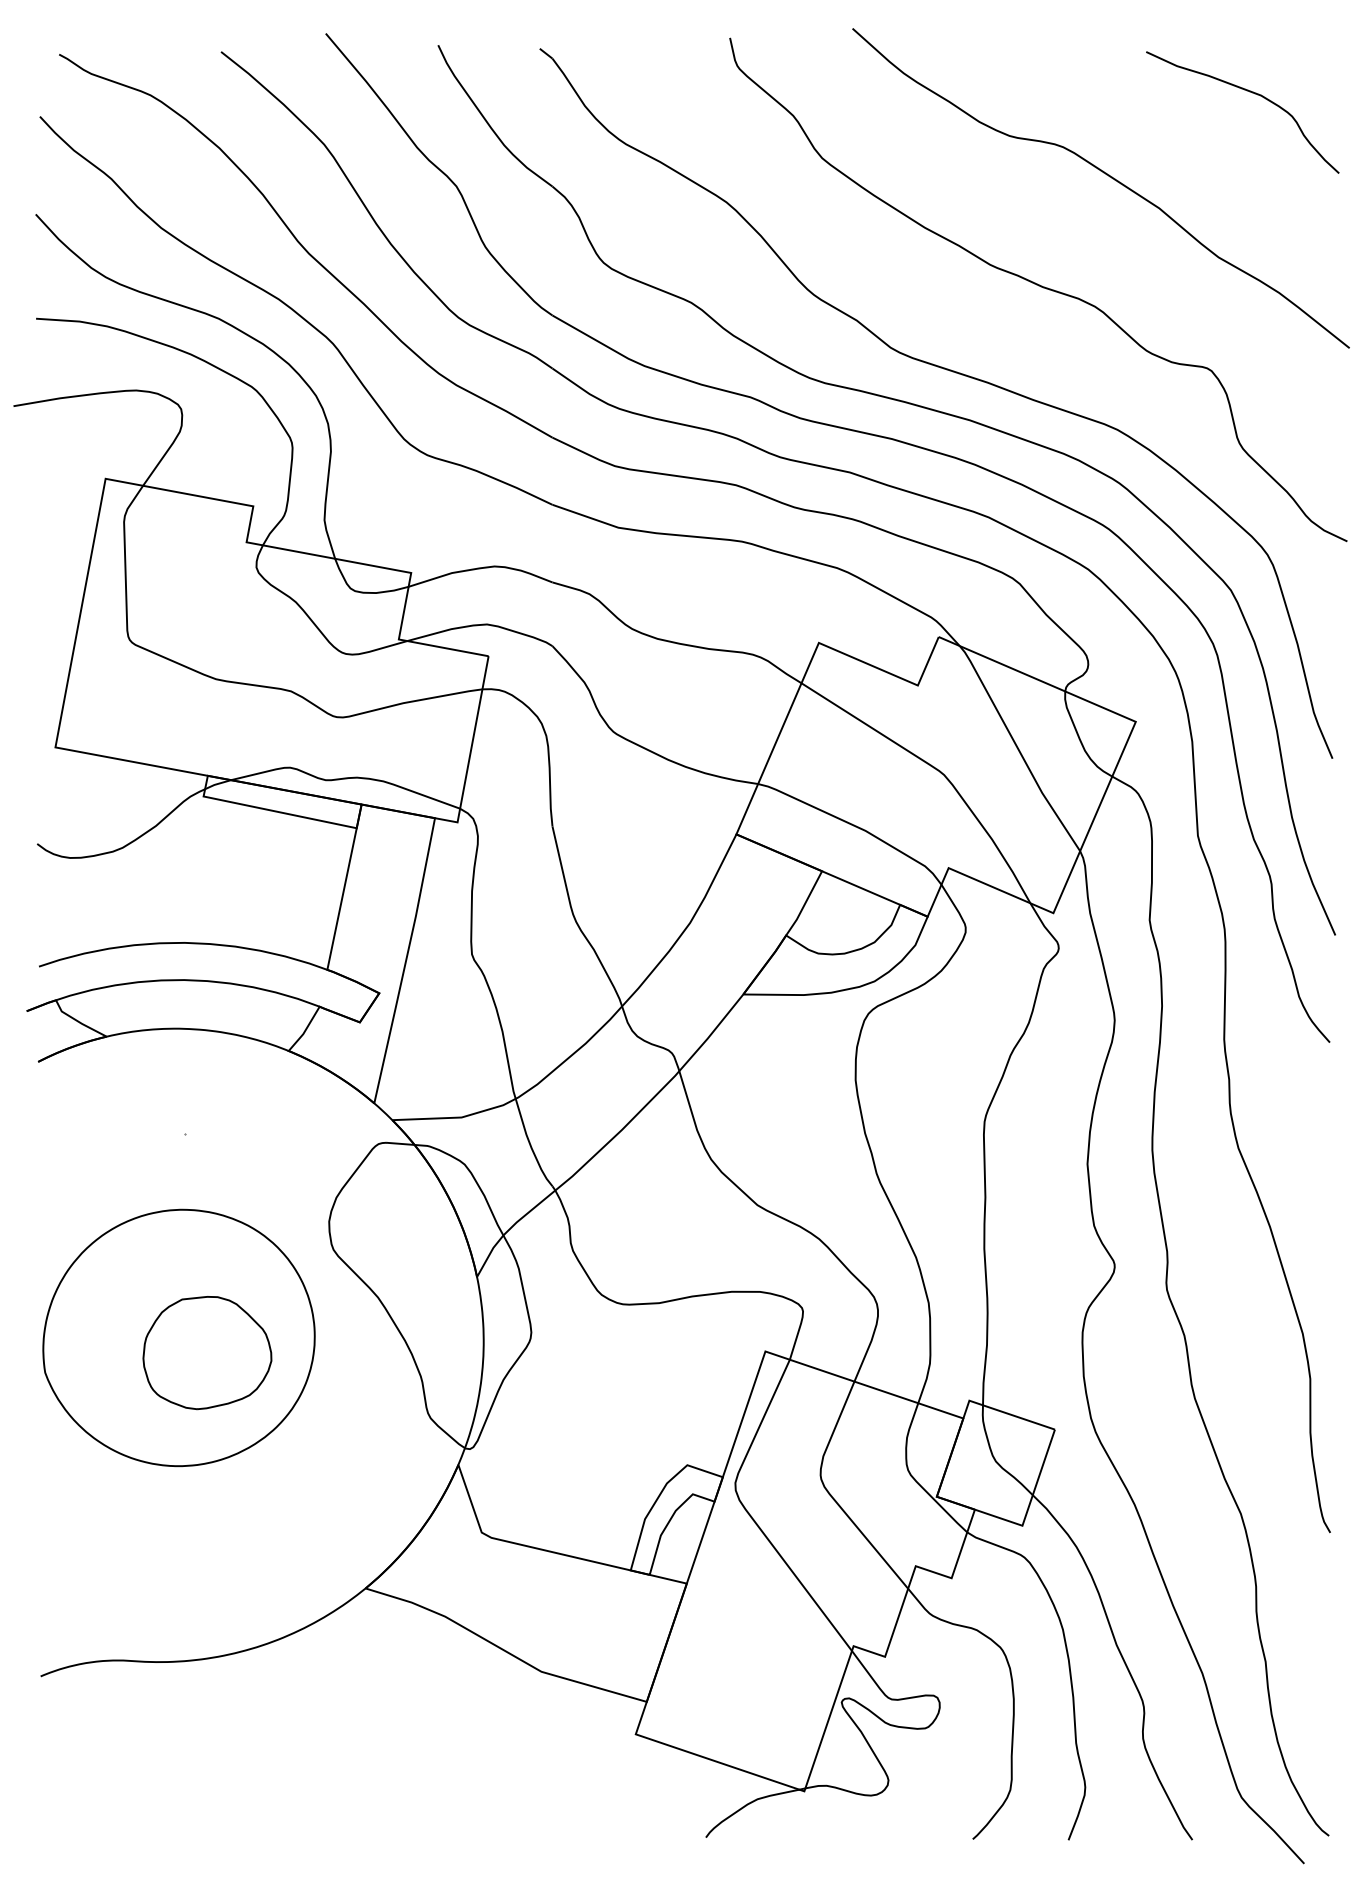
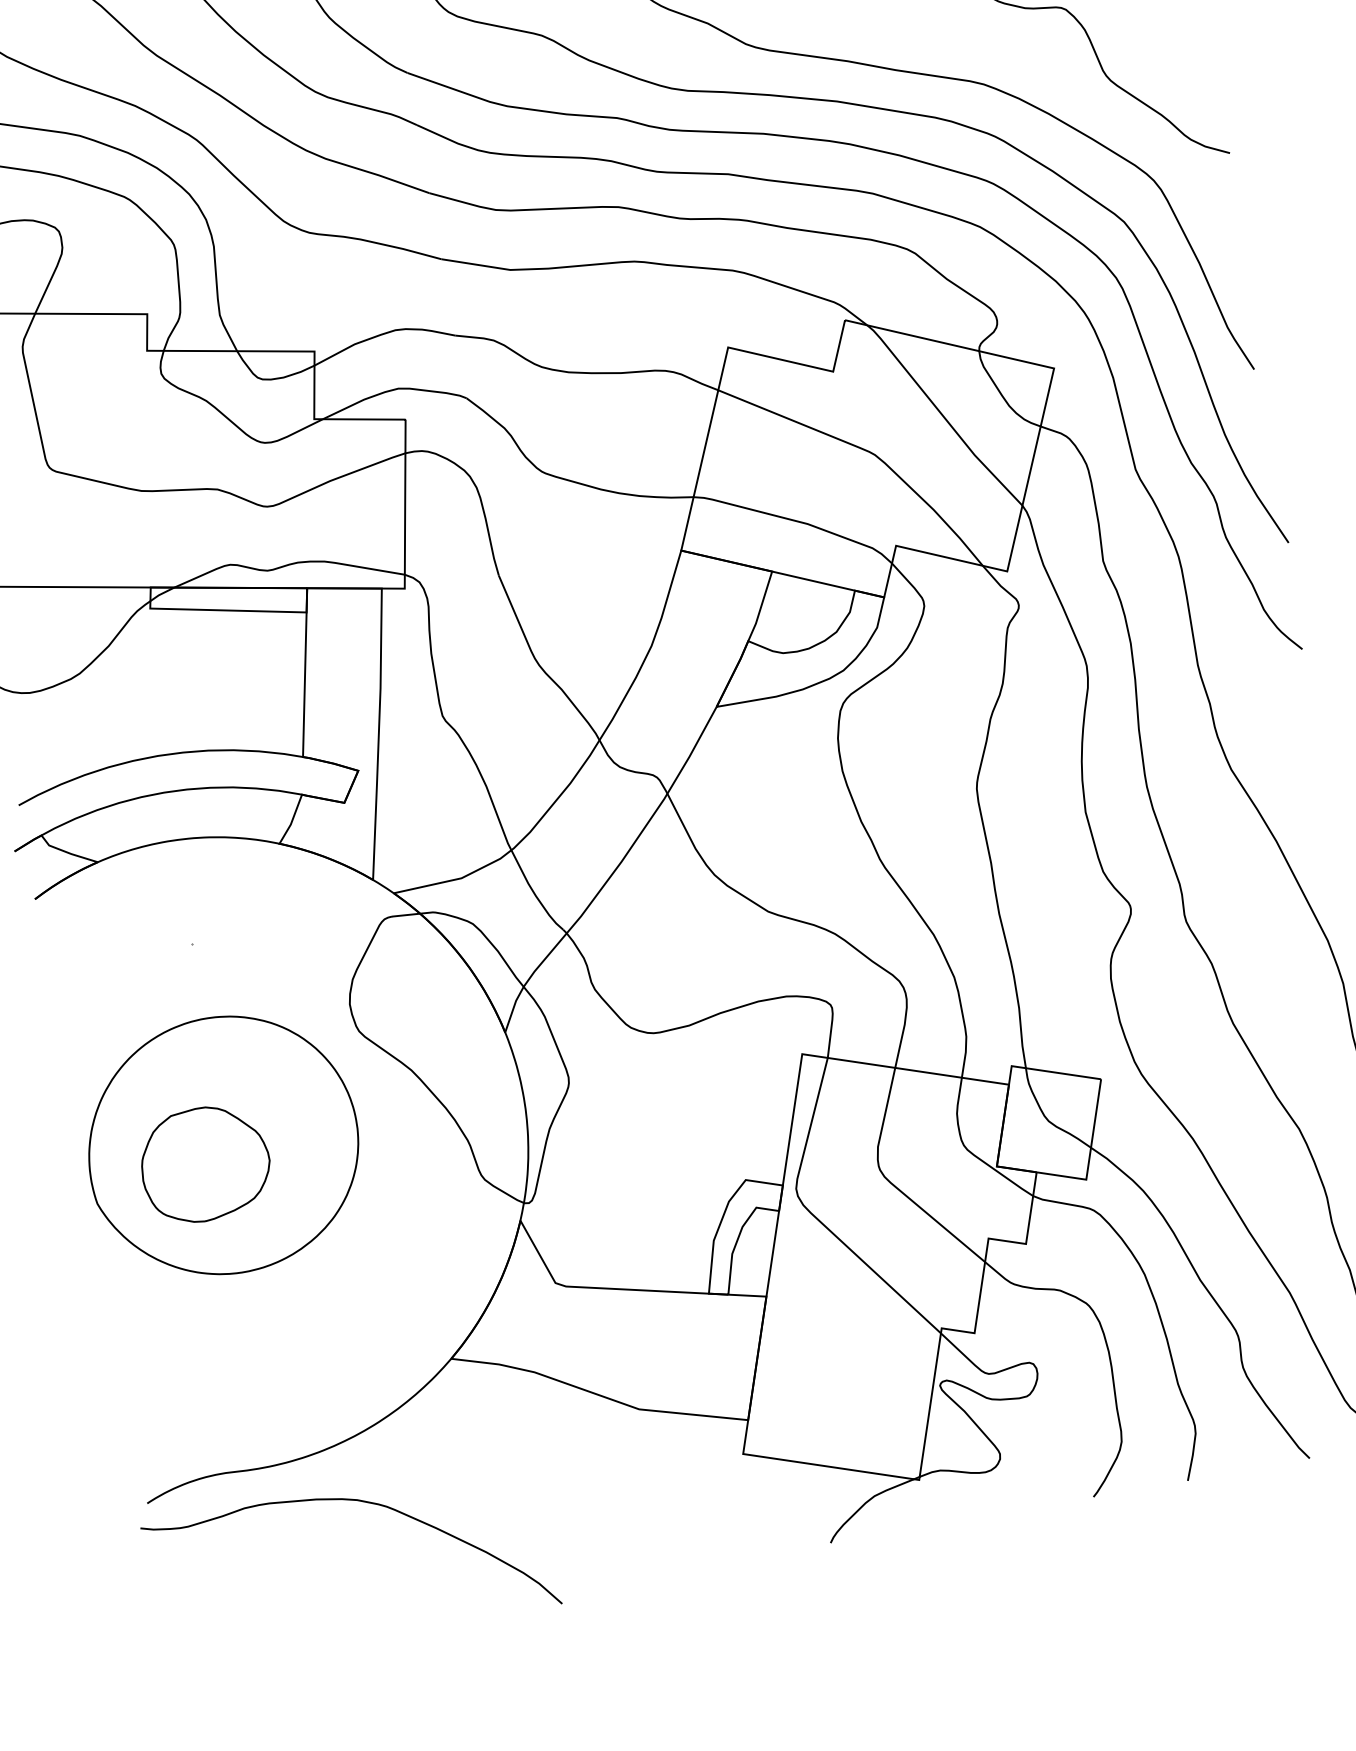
part: (207, 1353) -> (205, 1164), moved
curve: (256, 1715) -> (366, 1503), added

